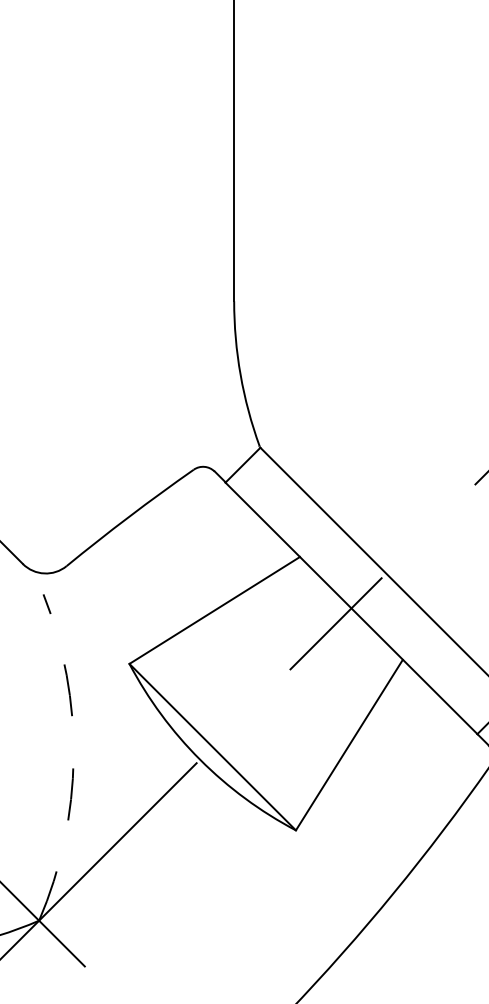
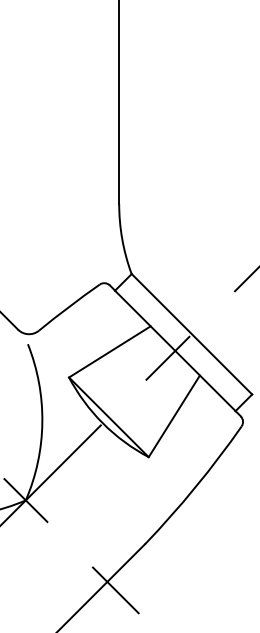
arc: (73, 757) -> (42, 422), dashed -> solid

